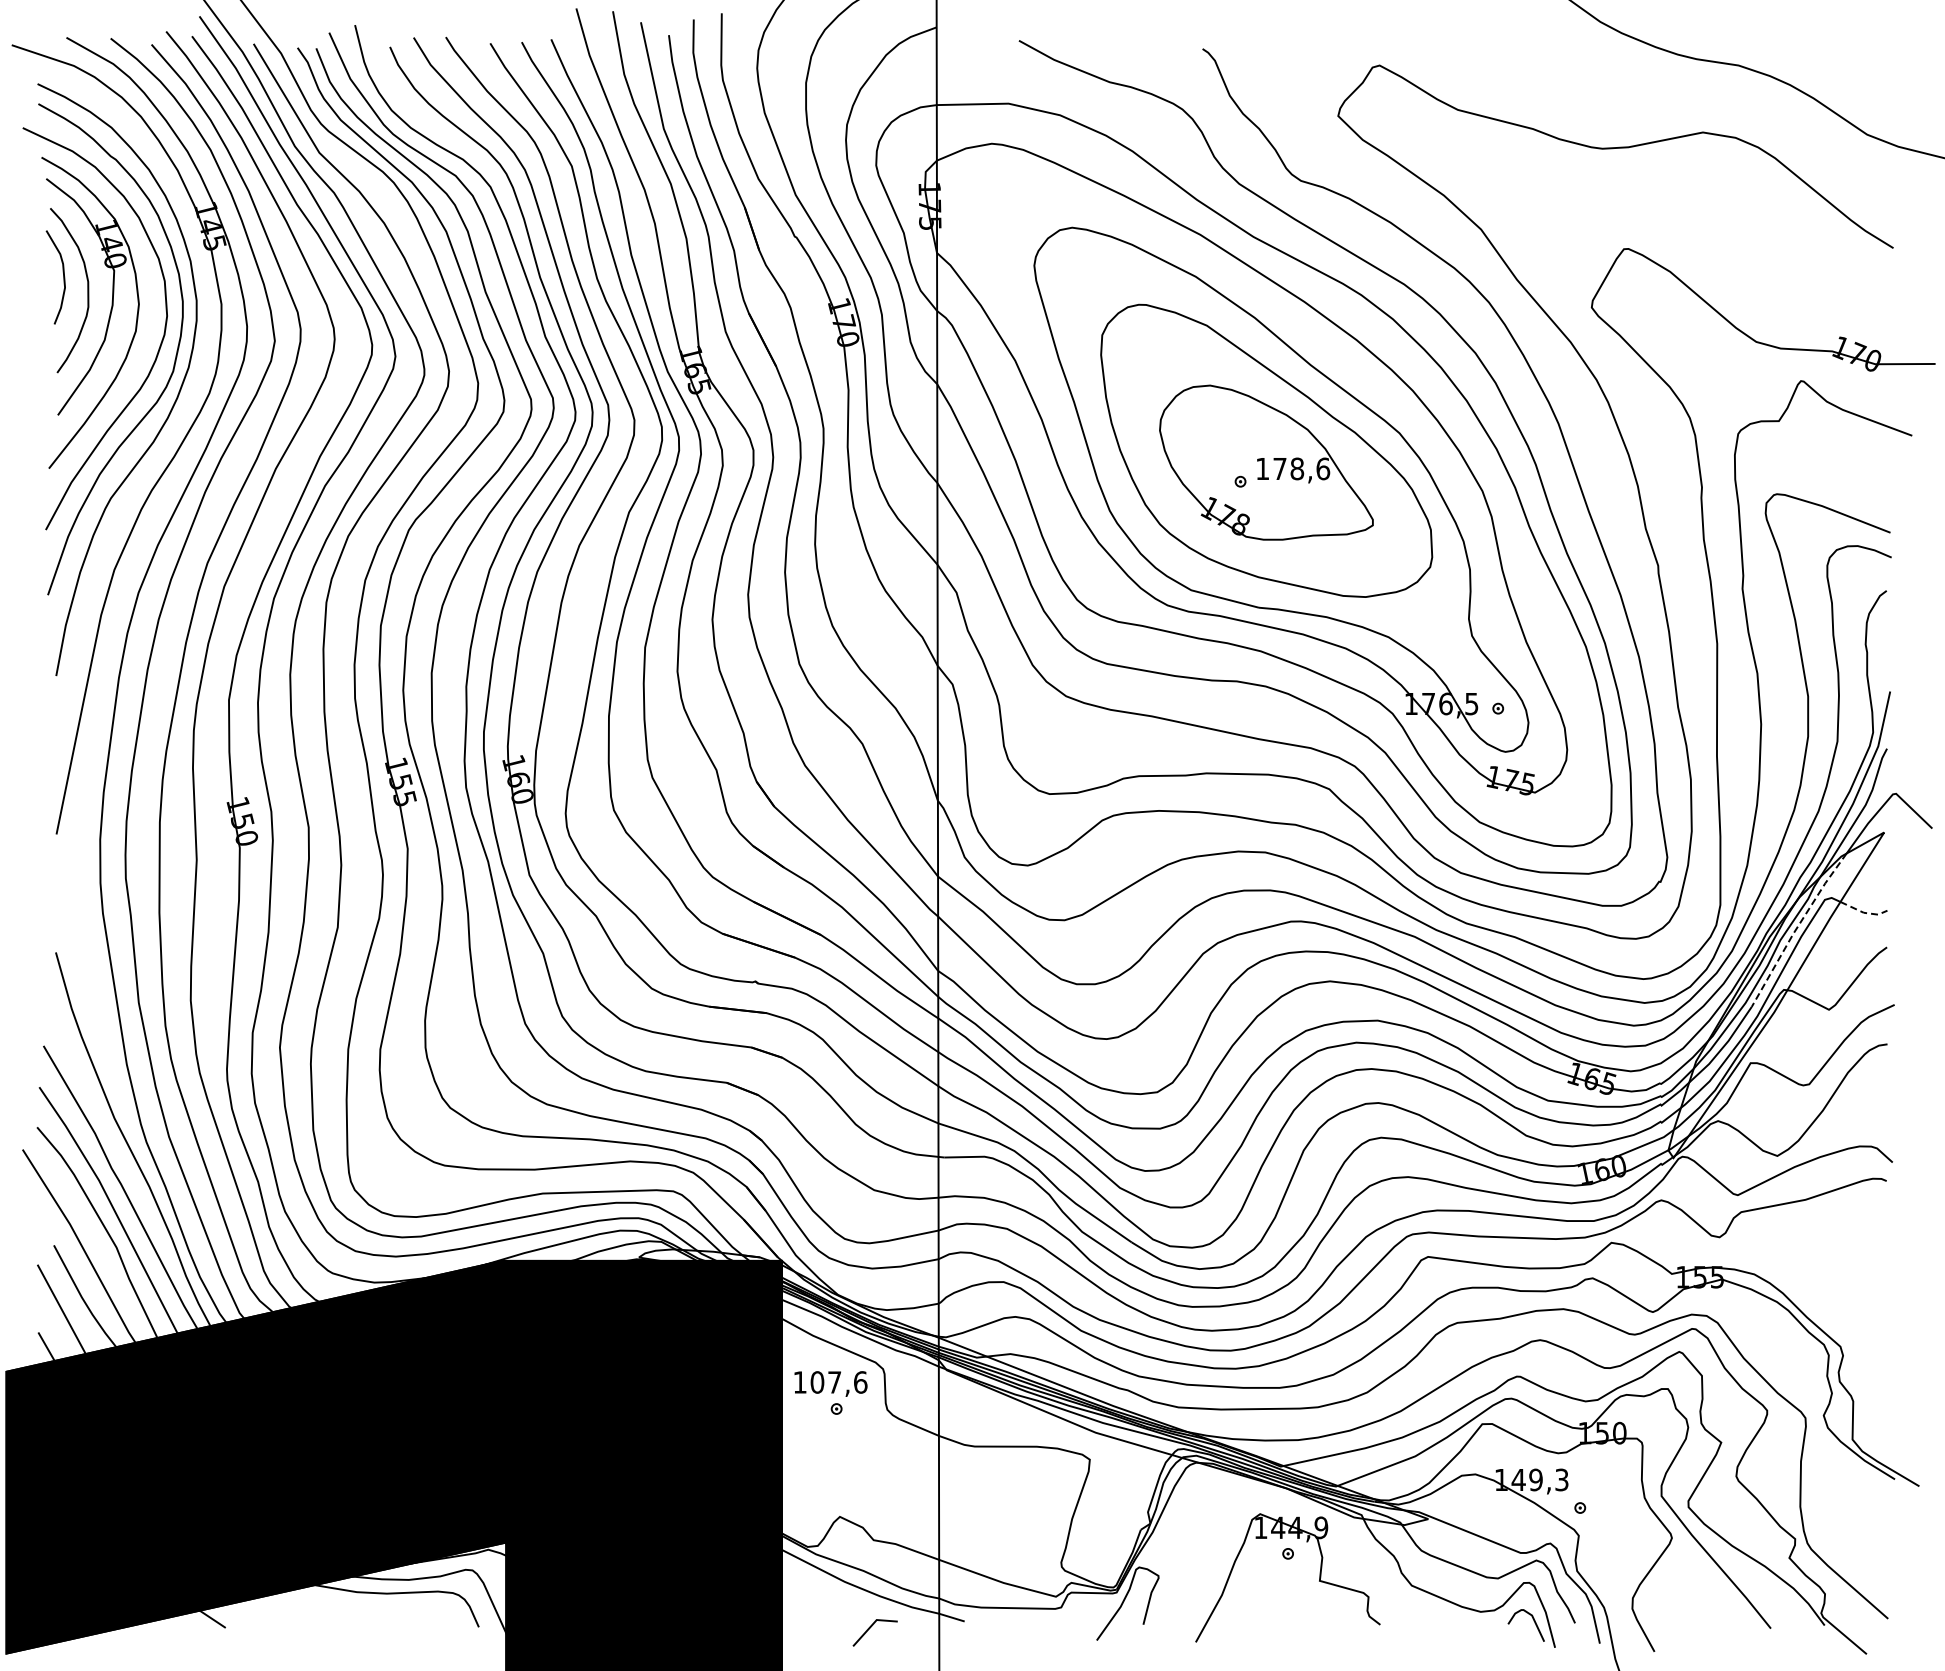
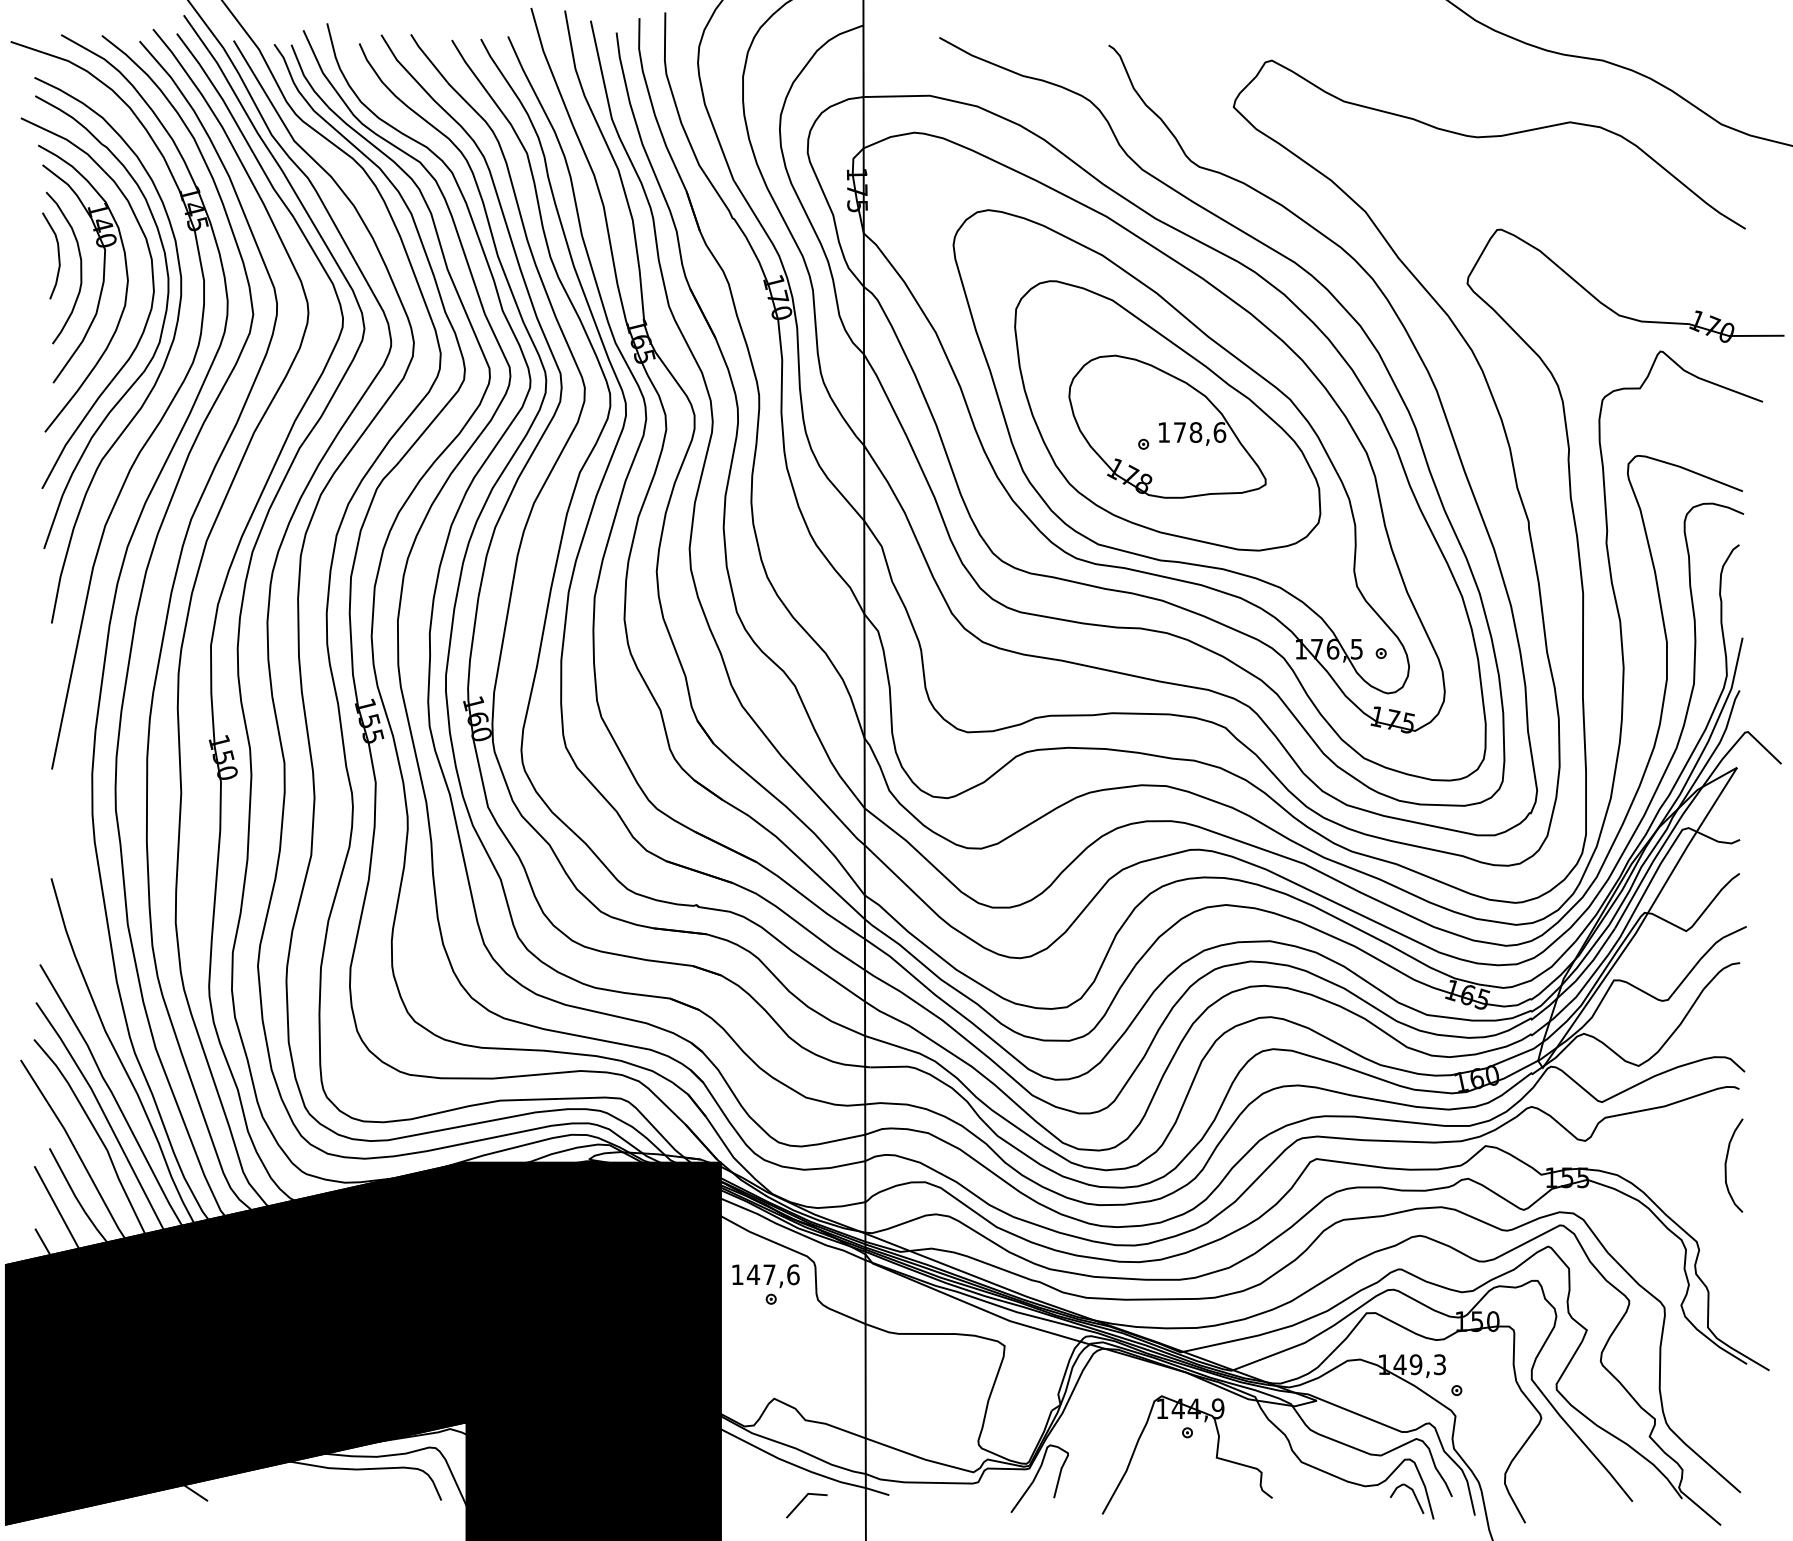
line: (1863, 912) -> (1718, 841), dashed -> solid
line: (1796, 928) -> (1656, 856), dashed -> solid
curve: (1872, 1264) -> (1726, 1166), added
text: (817, 1382) -> (753, 1274), 107,6 -> 147,6

